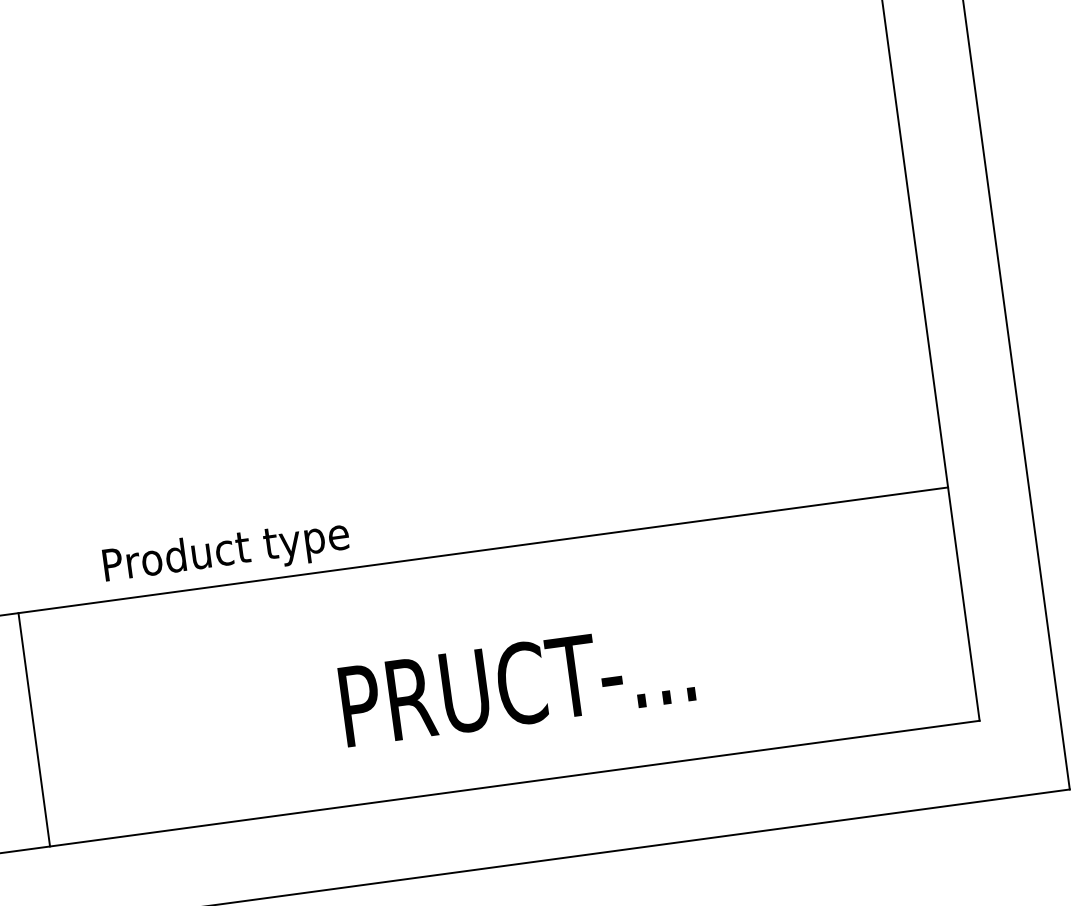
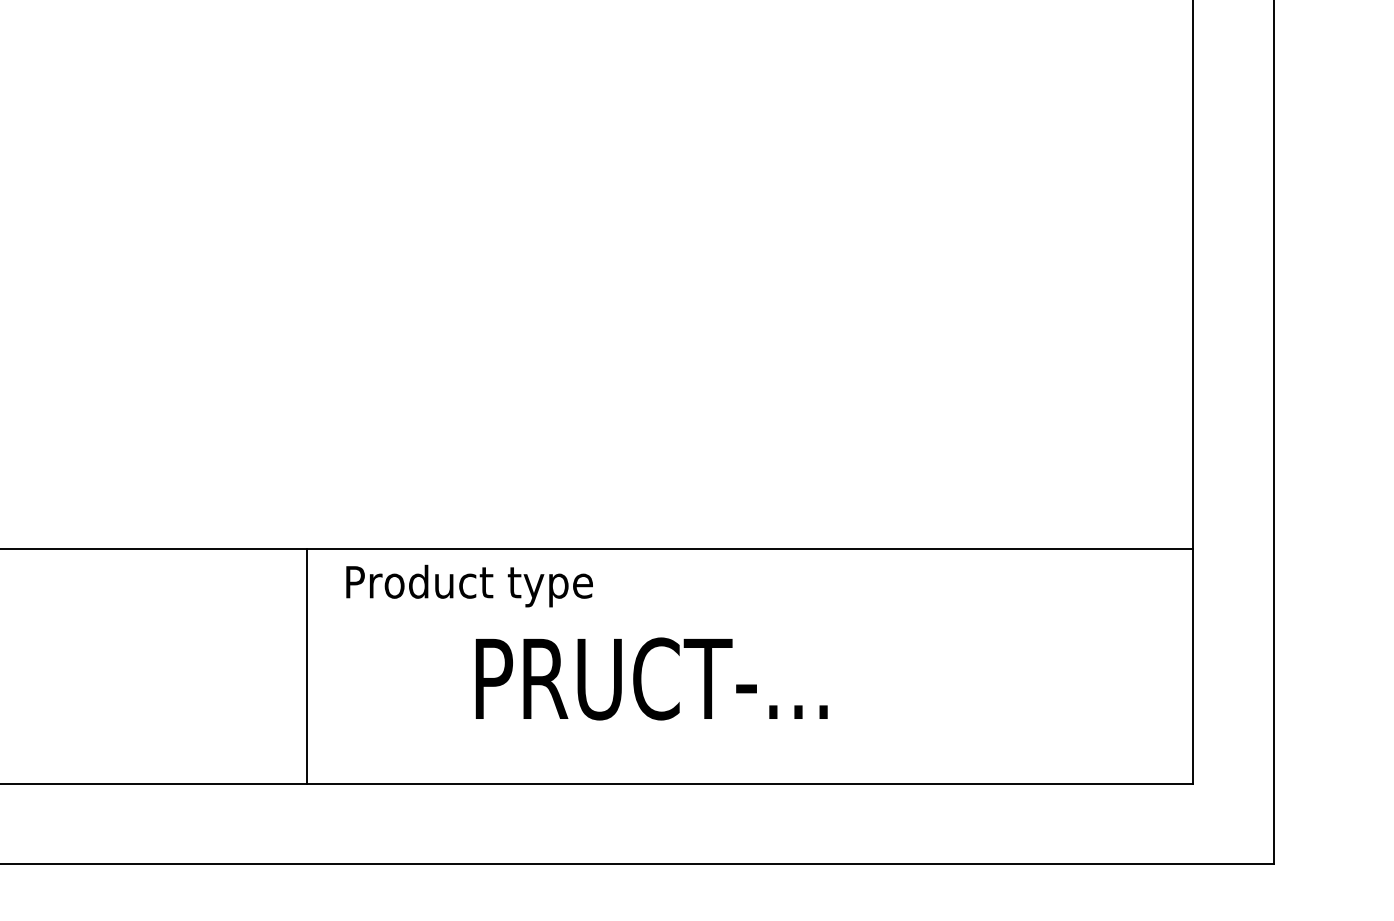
text: (226, 552) -> (469, 585), moved
text: (516, 683) -> (651, 678), moved
line: (34, 729) -> (307, 666), moved

